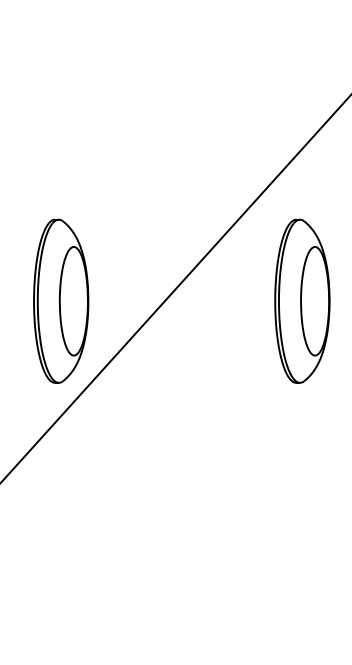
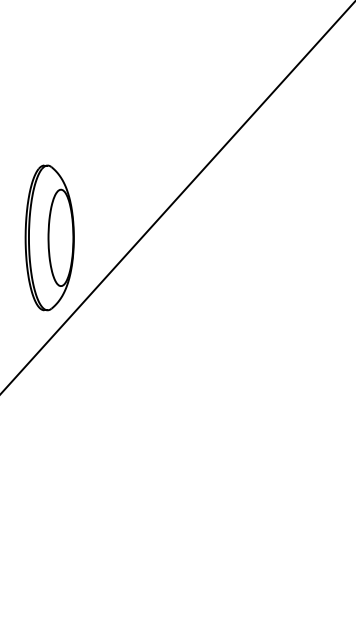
part: (302, 300) -> (263, 237), removed

